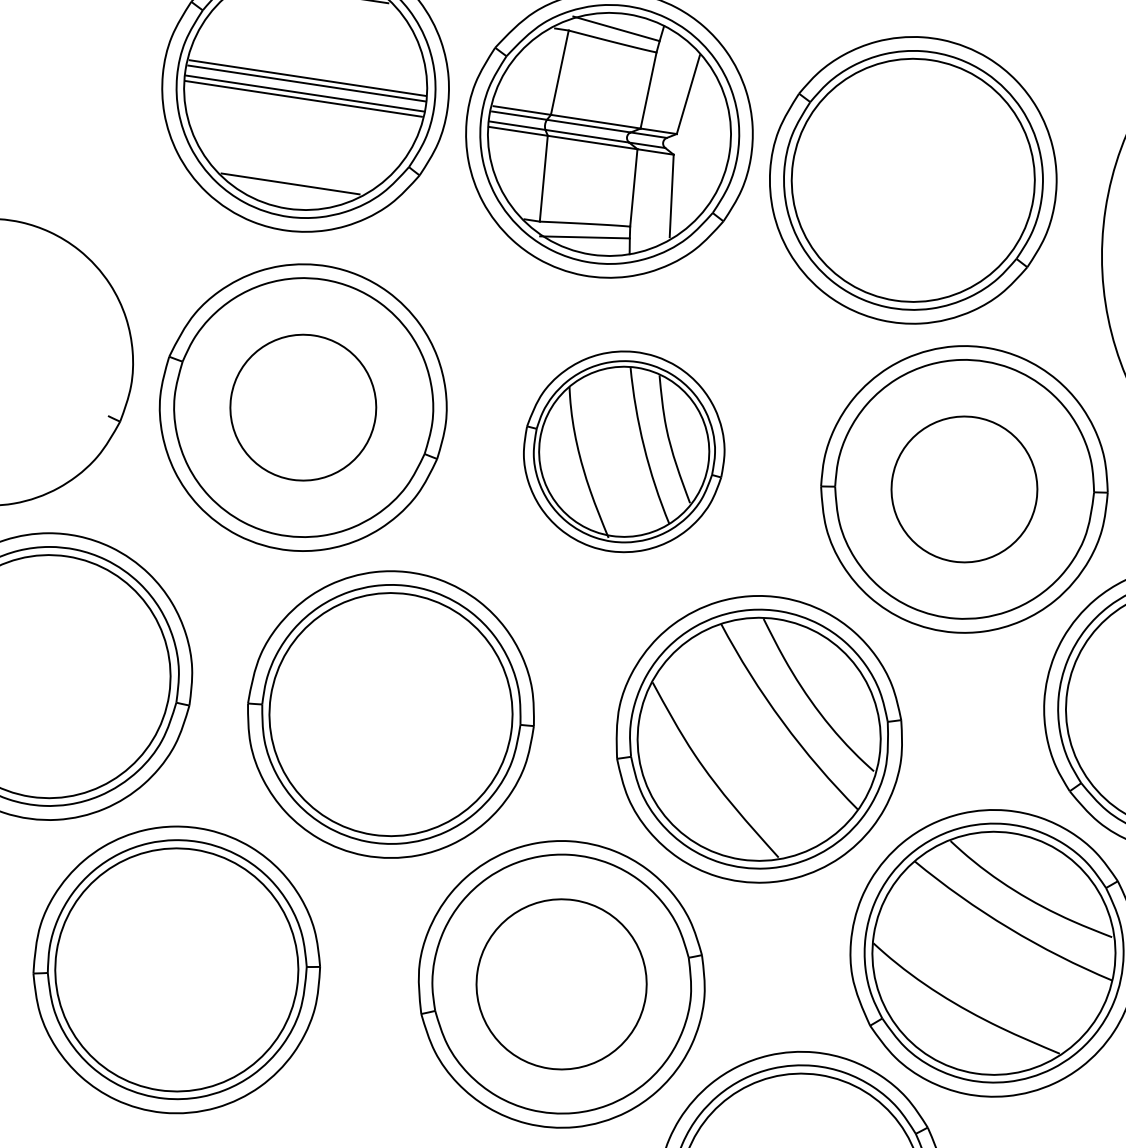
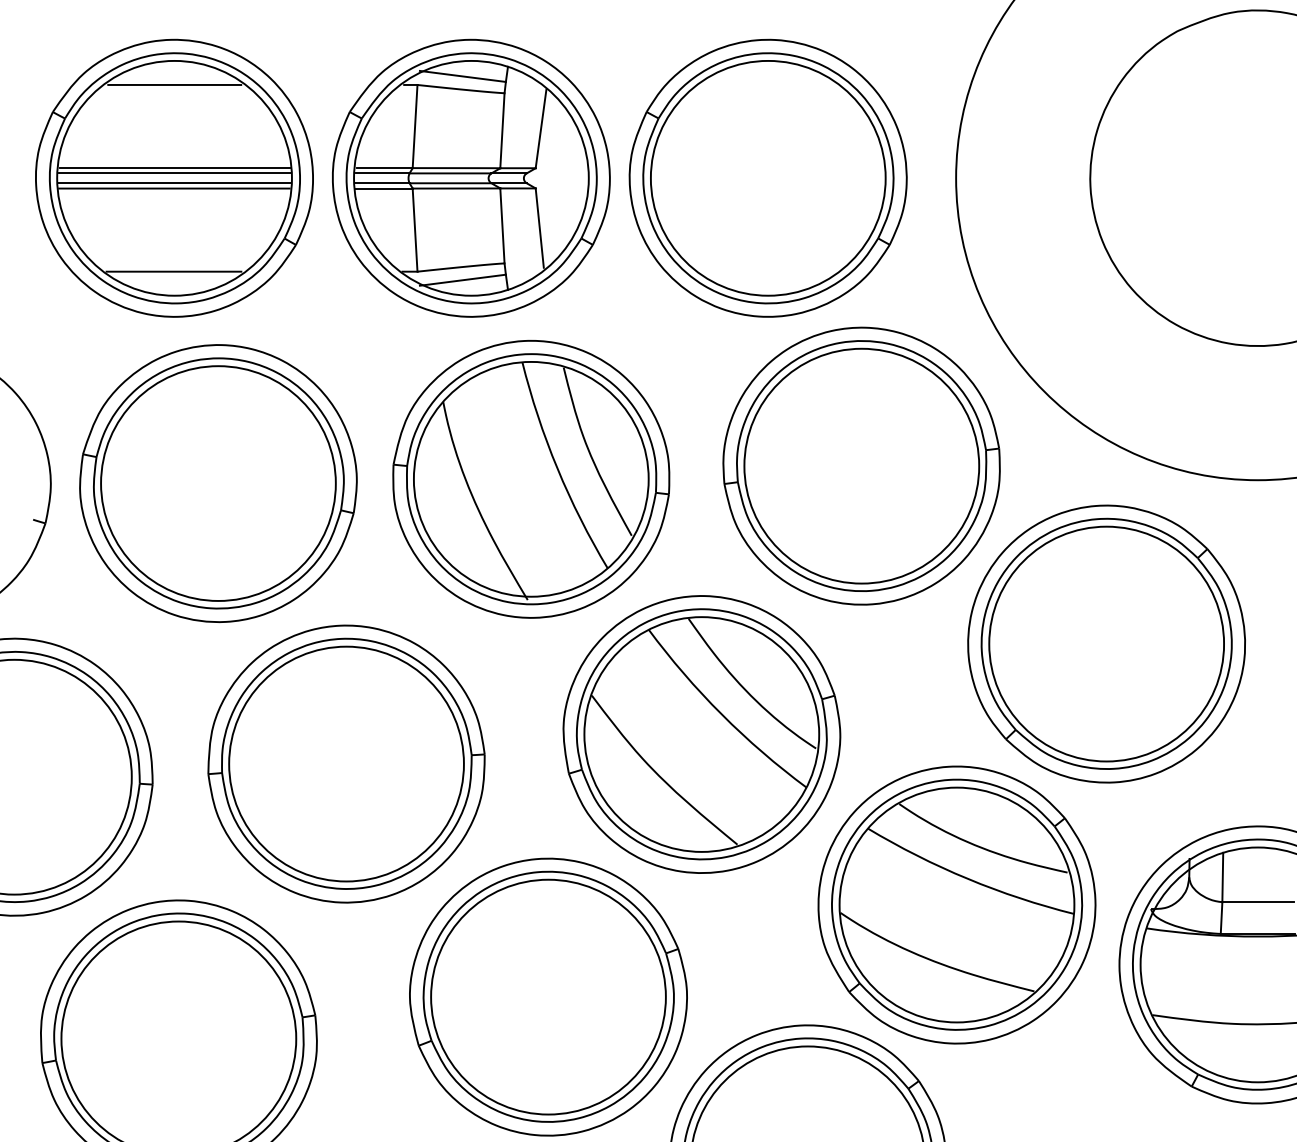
circle: (303, 407) -> (218, 483), size x1.67
part: (624, 451) -> (531, 479), size x1.43
circle: (964, 488) -> (861, 465), size x1.67
circle: (561, 983) -> (548, 996), size x1.43

